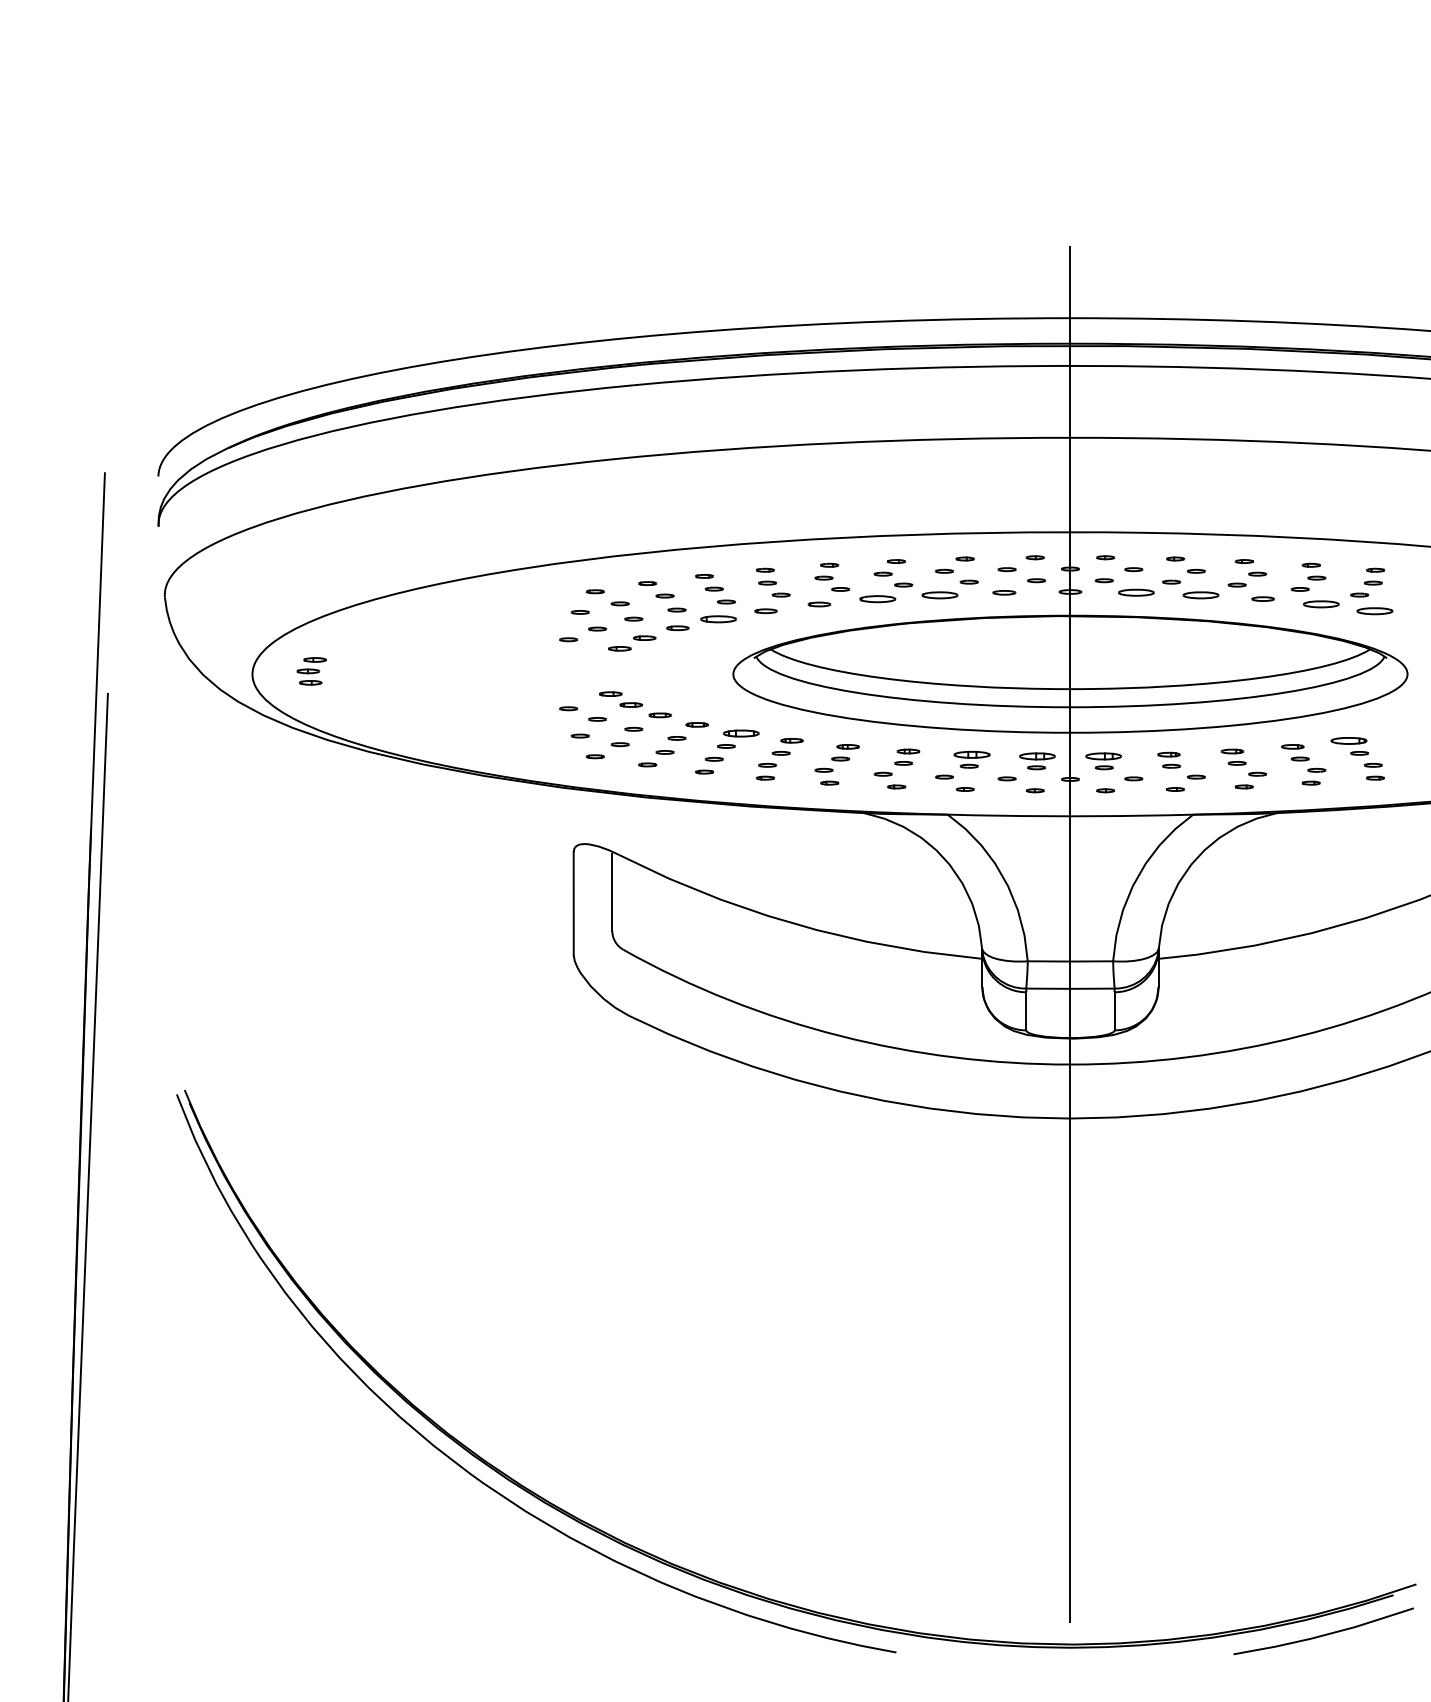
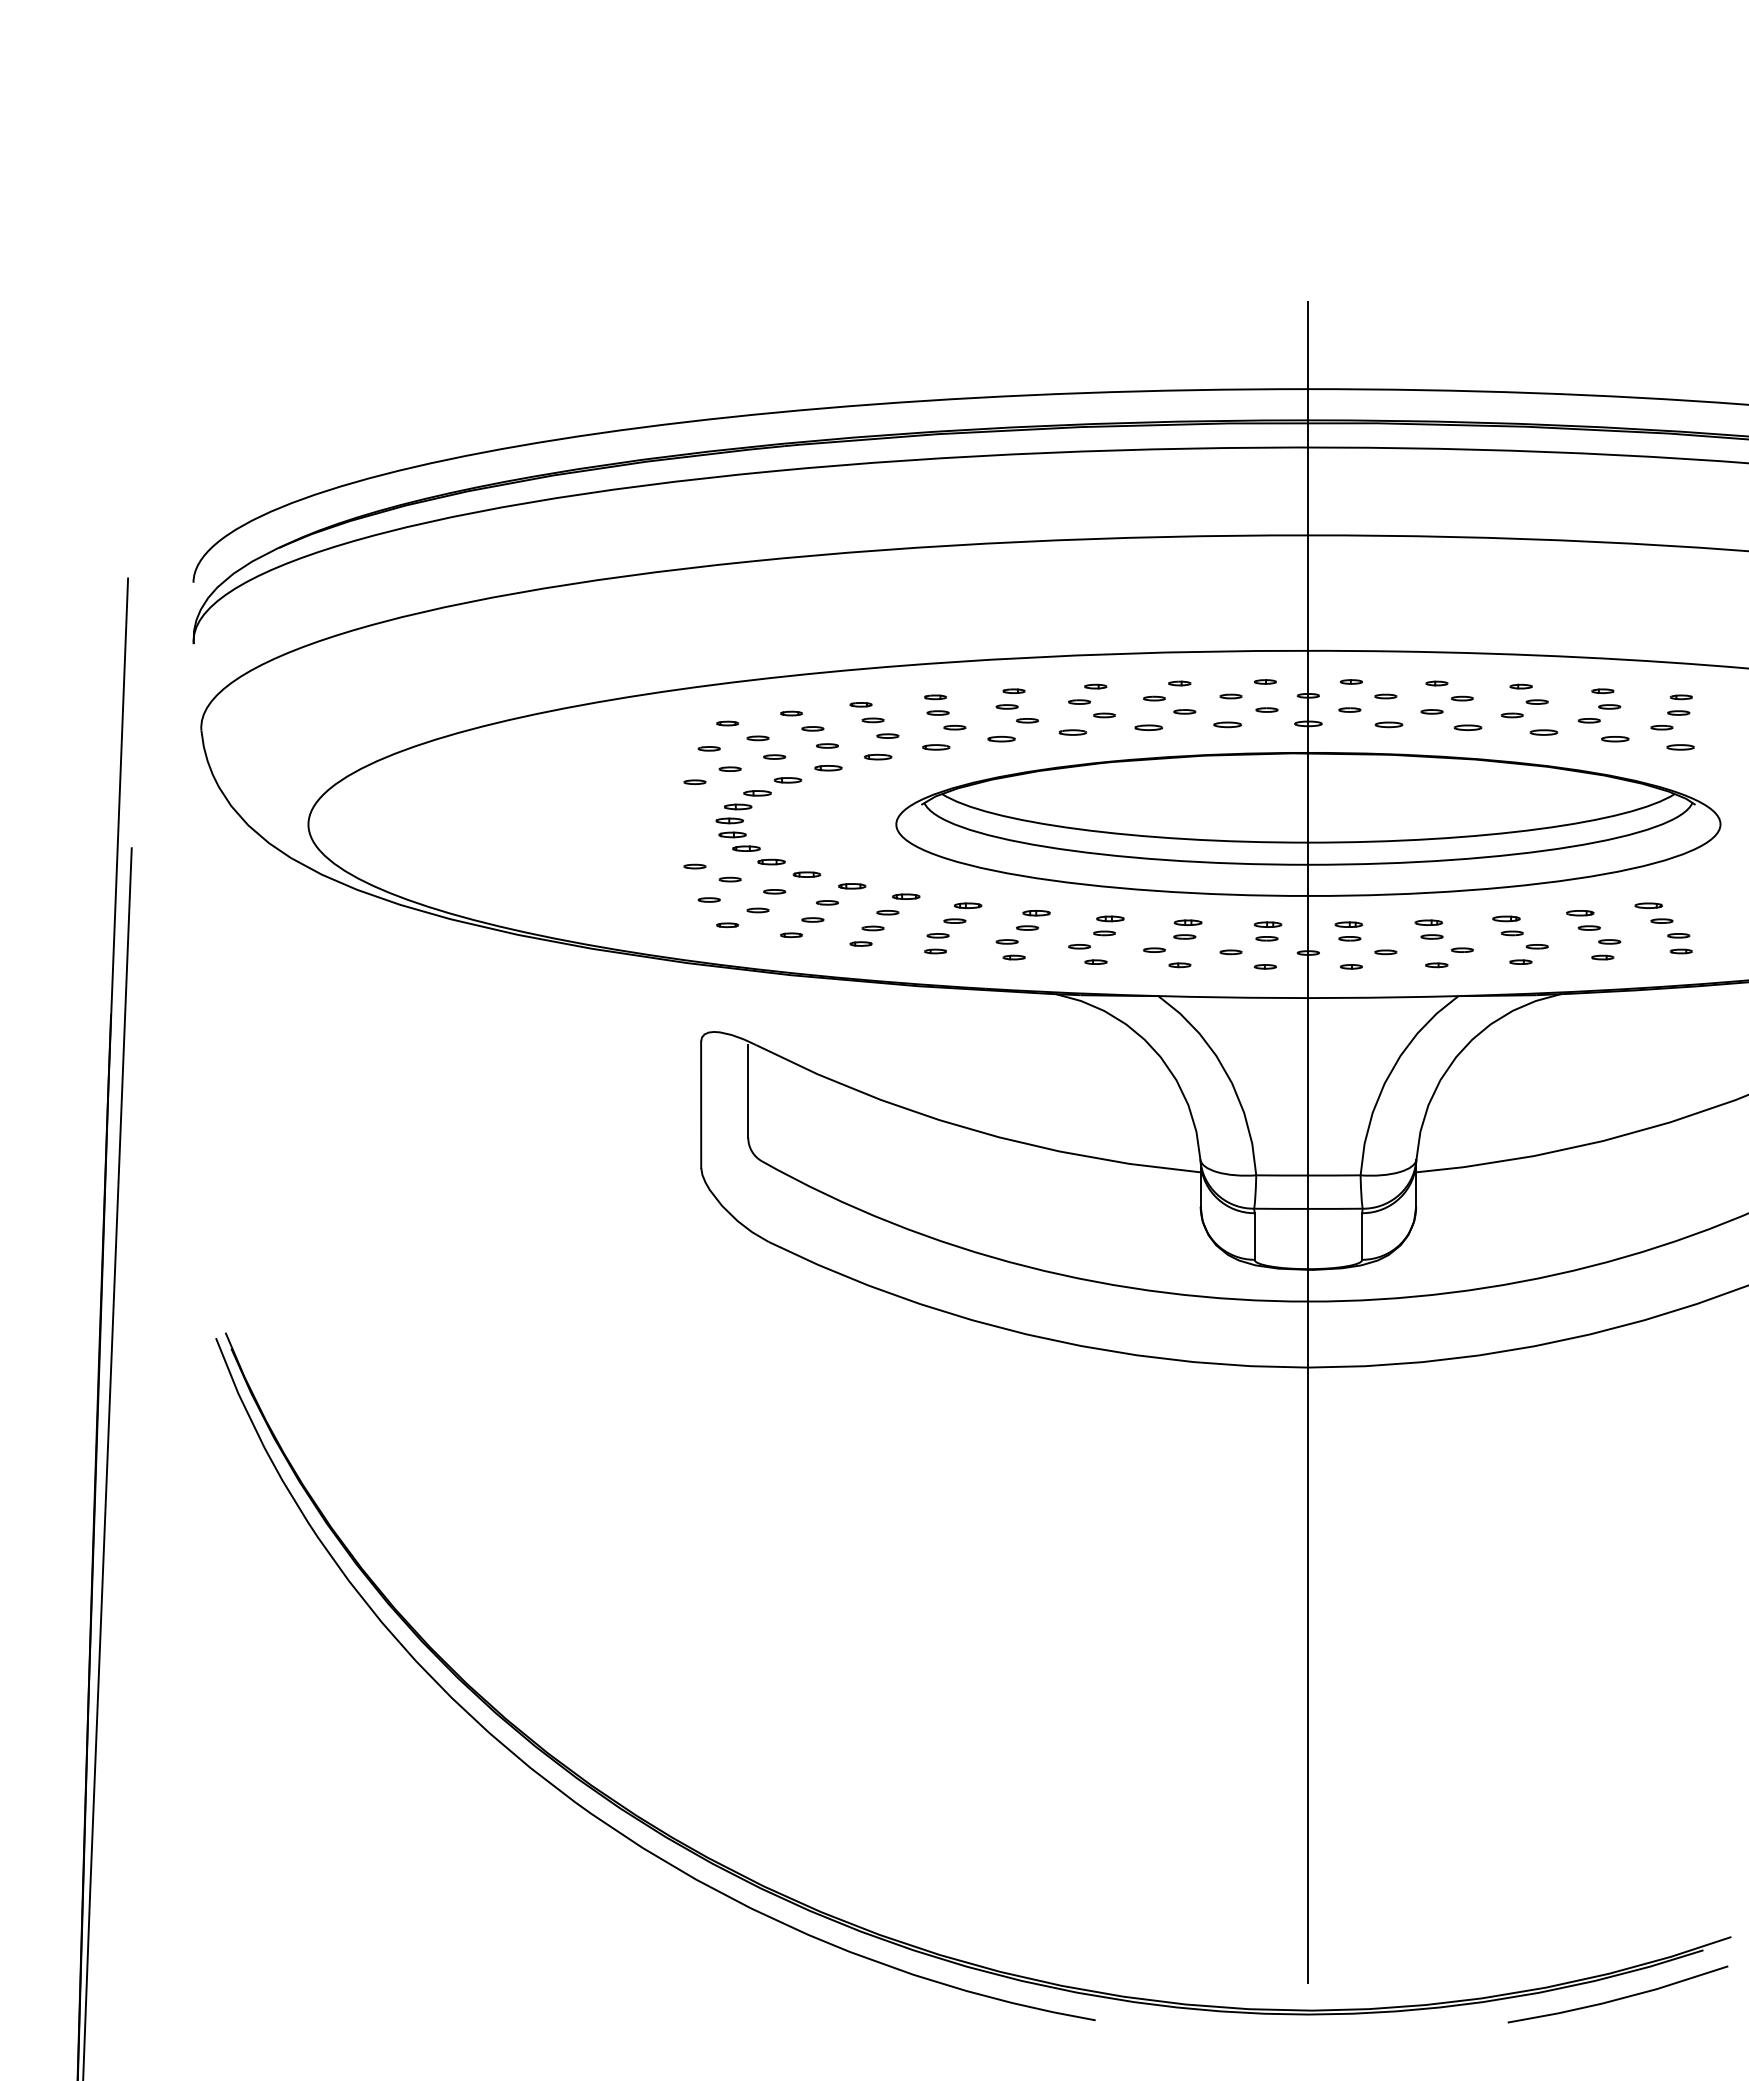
part: (1135, 592) -> (1388, 724), size x0.62
part: (939, 594) -> (1148, 727), size x0.62
part: (1200, 594) -> (1467, 727), size x0.62
part: (877, 599) -> (1072, 732), size x0.62
part: (1321, 604) -> (1615, 739), size x0.62
part: (1374, 611) -> (1680, 747), size x0.62
part: (717, 618) -> (877, 756), size x0.62
part: (311, 671) -> (733, 820), moved
part: (741, 733) -> (906, 896), size x0.62
part: (1348, 740) -> (1648, 905), size x0.62
part: (971, 754) -> (1187, 922), size x0.62
part: (1036, 756) -> (1267, 924), size x0.62
part: (1103, 756) -> (1348, 924), size x0.62

